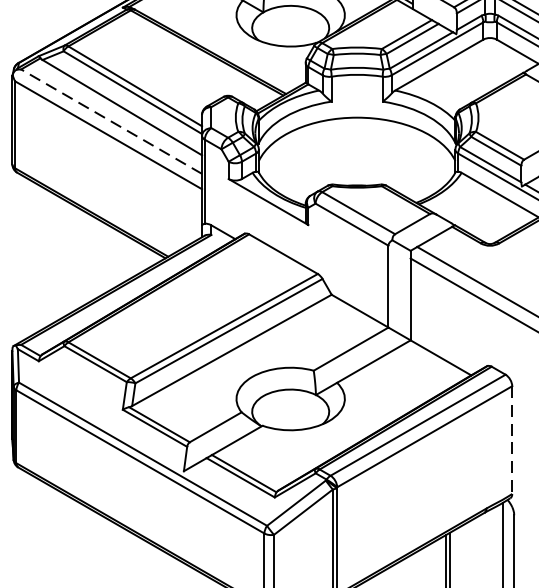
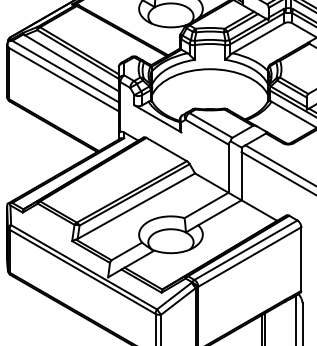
line: (111, 121) -> (65, 71), dashed -> solid
line: (512, 439) -> (301, 258), dashed -> solid

